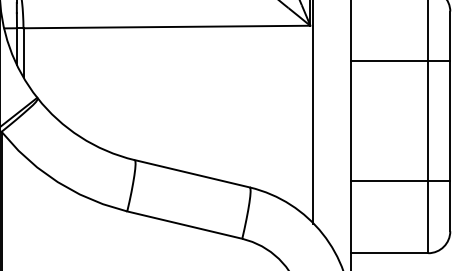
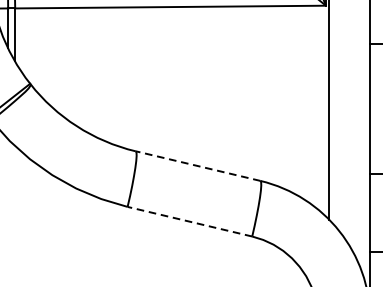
line: (191, 173) -> (197, 165), solid -> dashed
line: (184, 224) -> (189, 221), solid -> dashed

